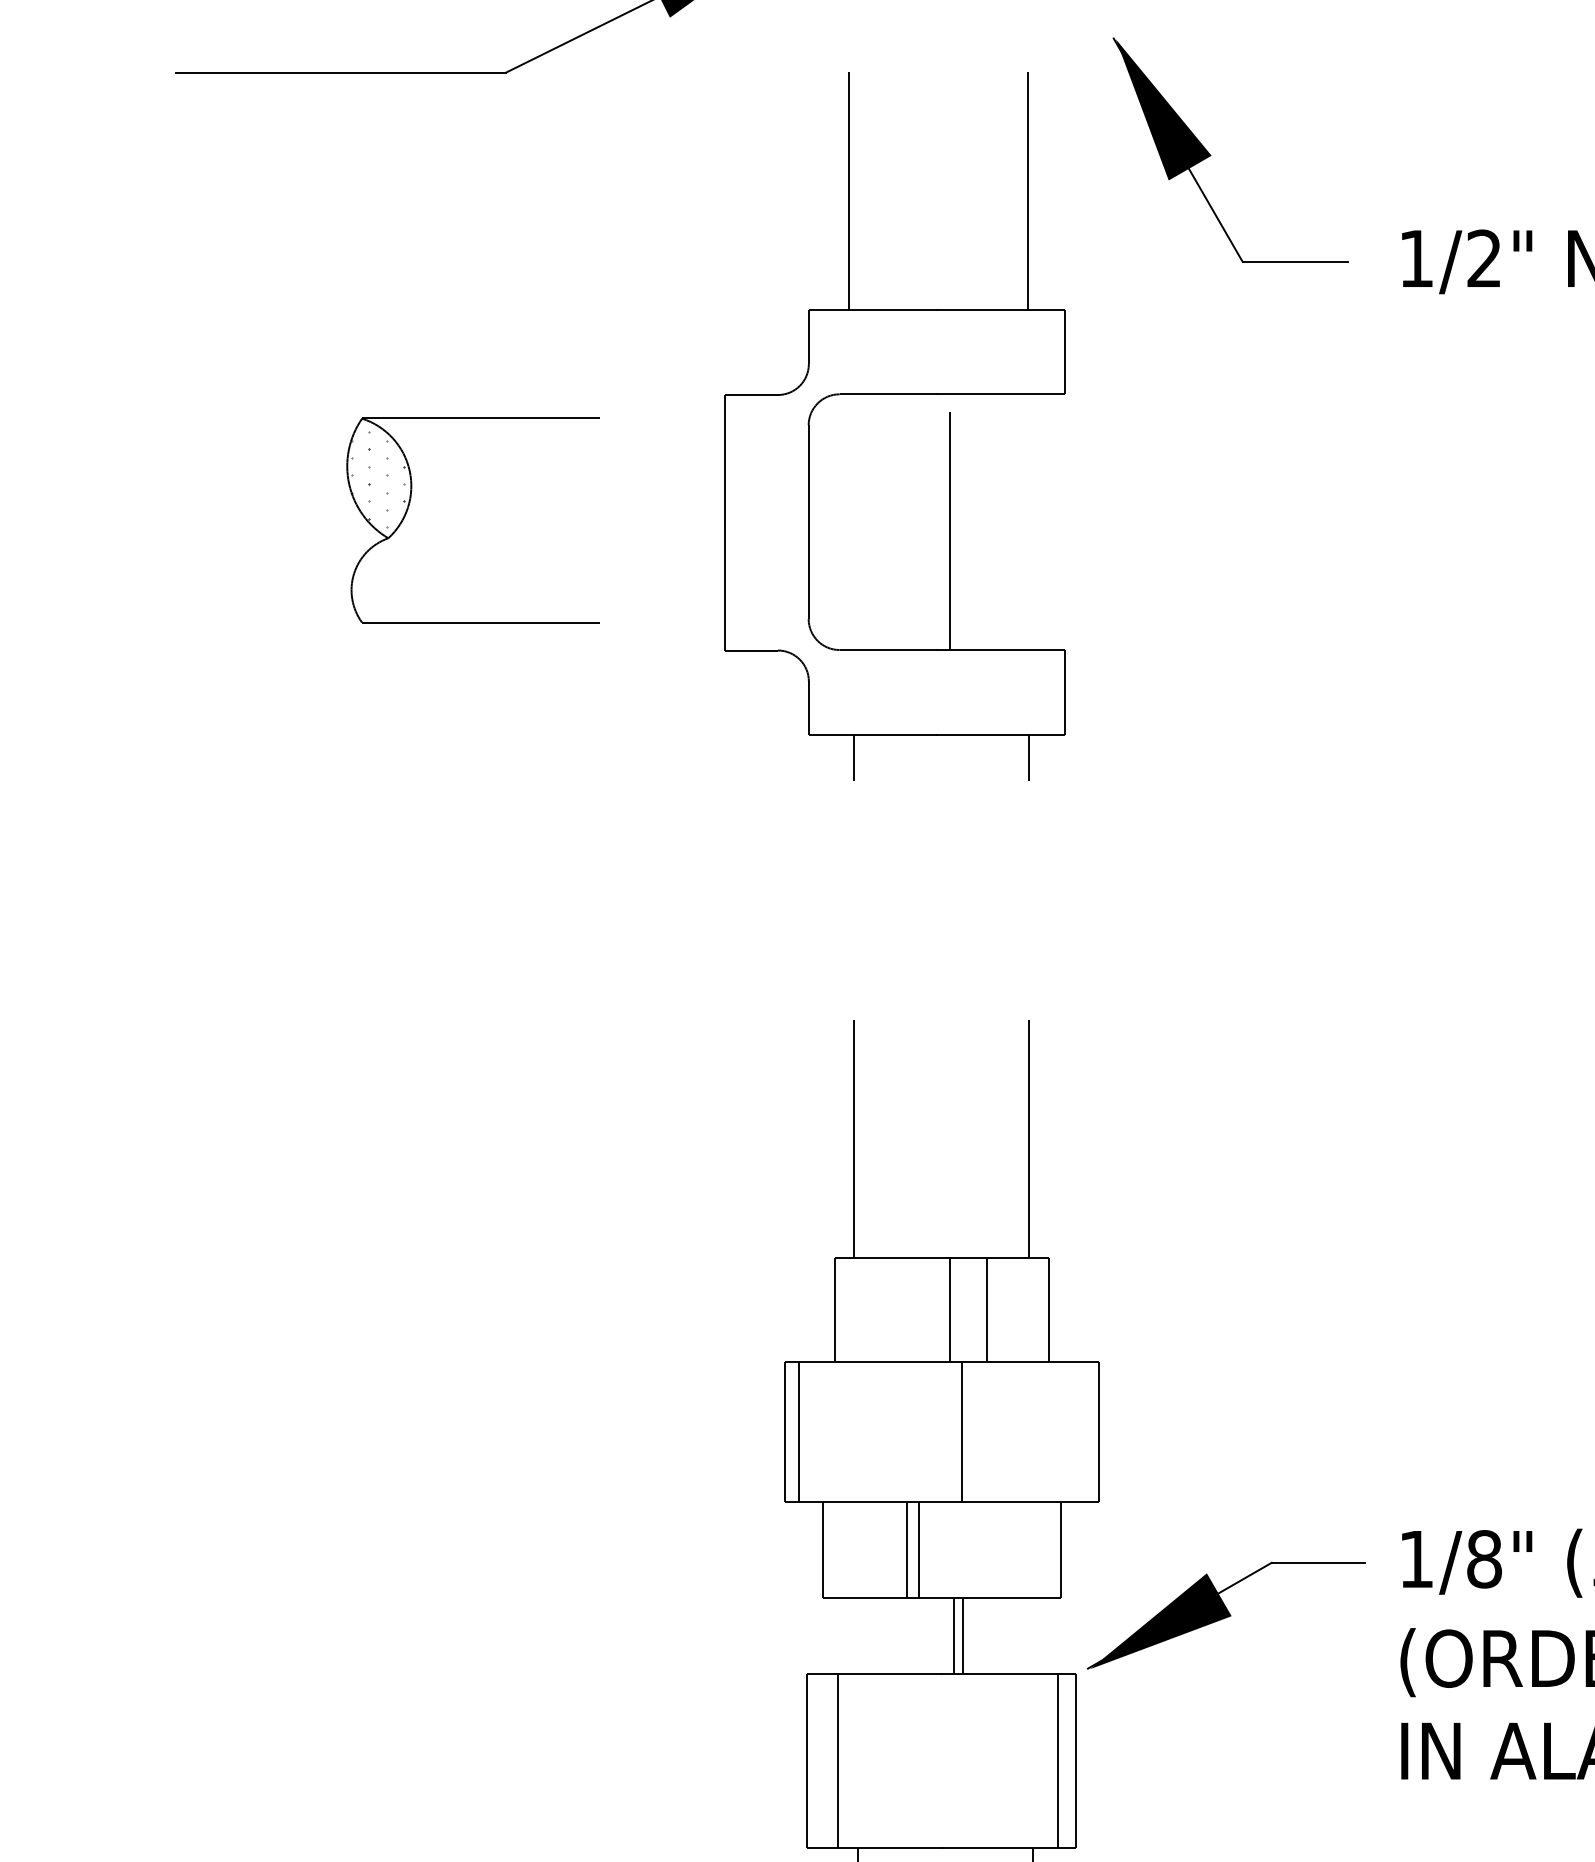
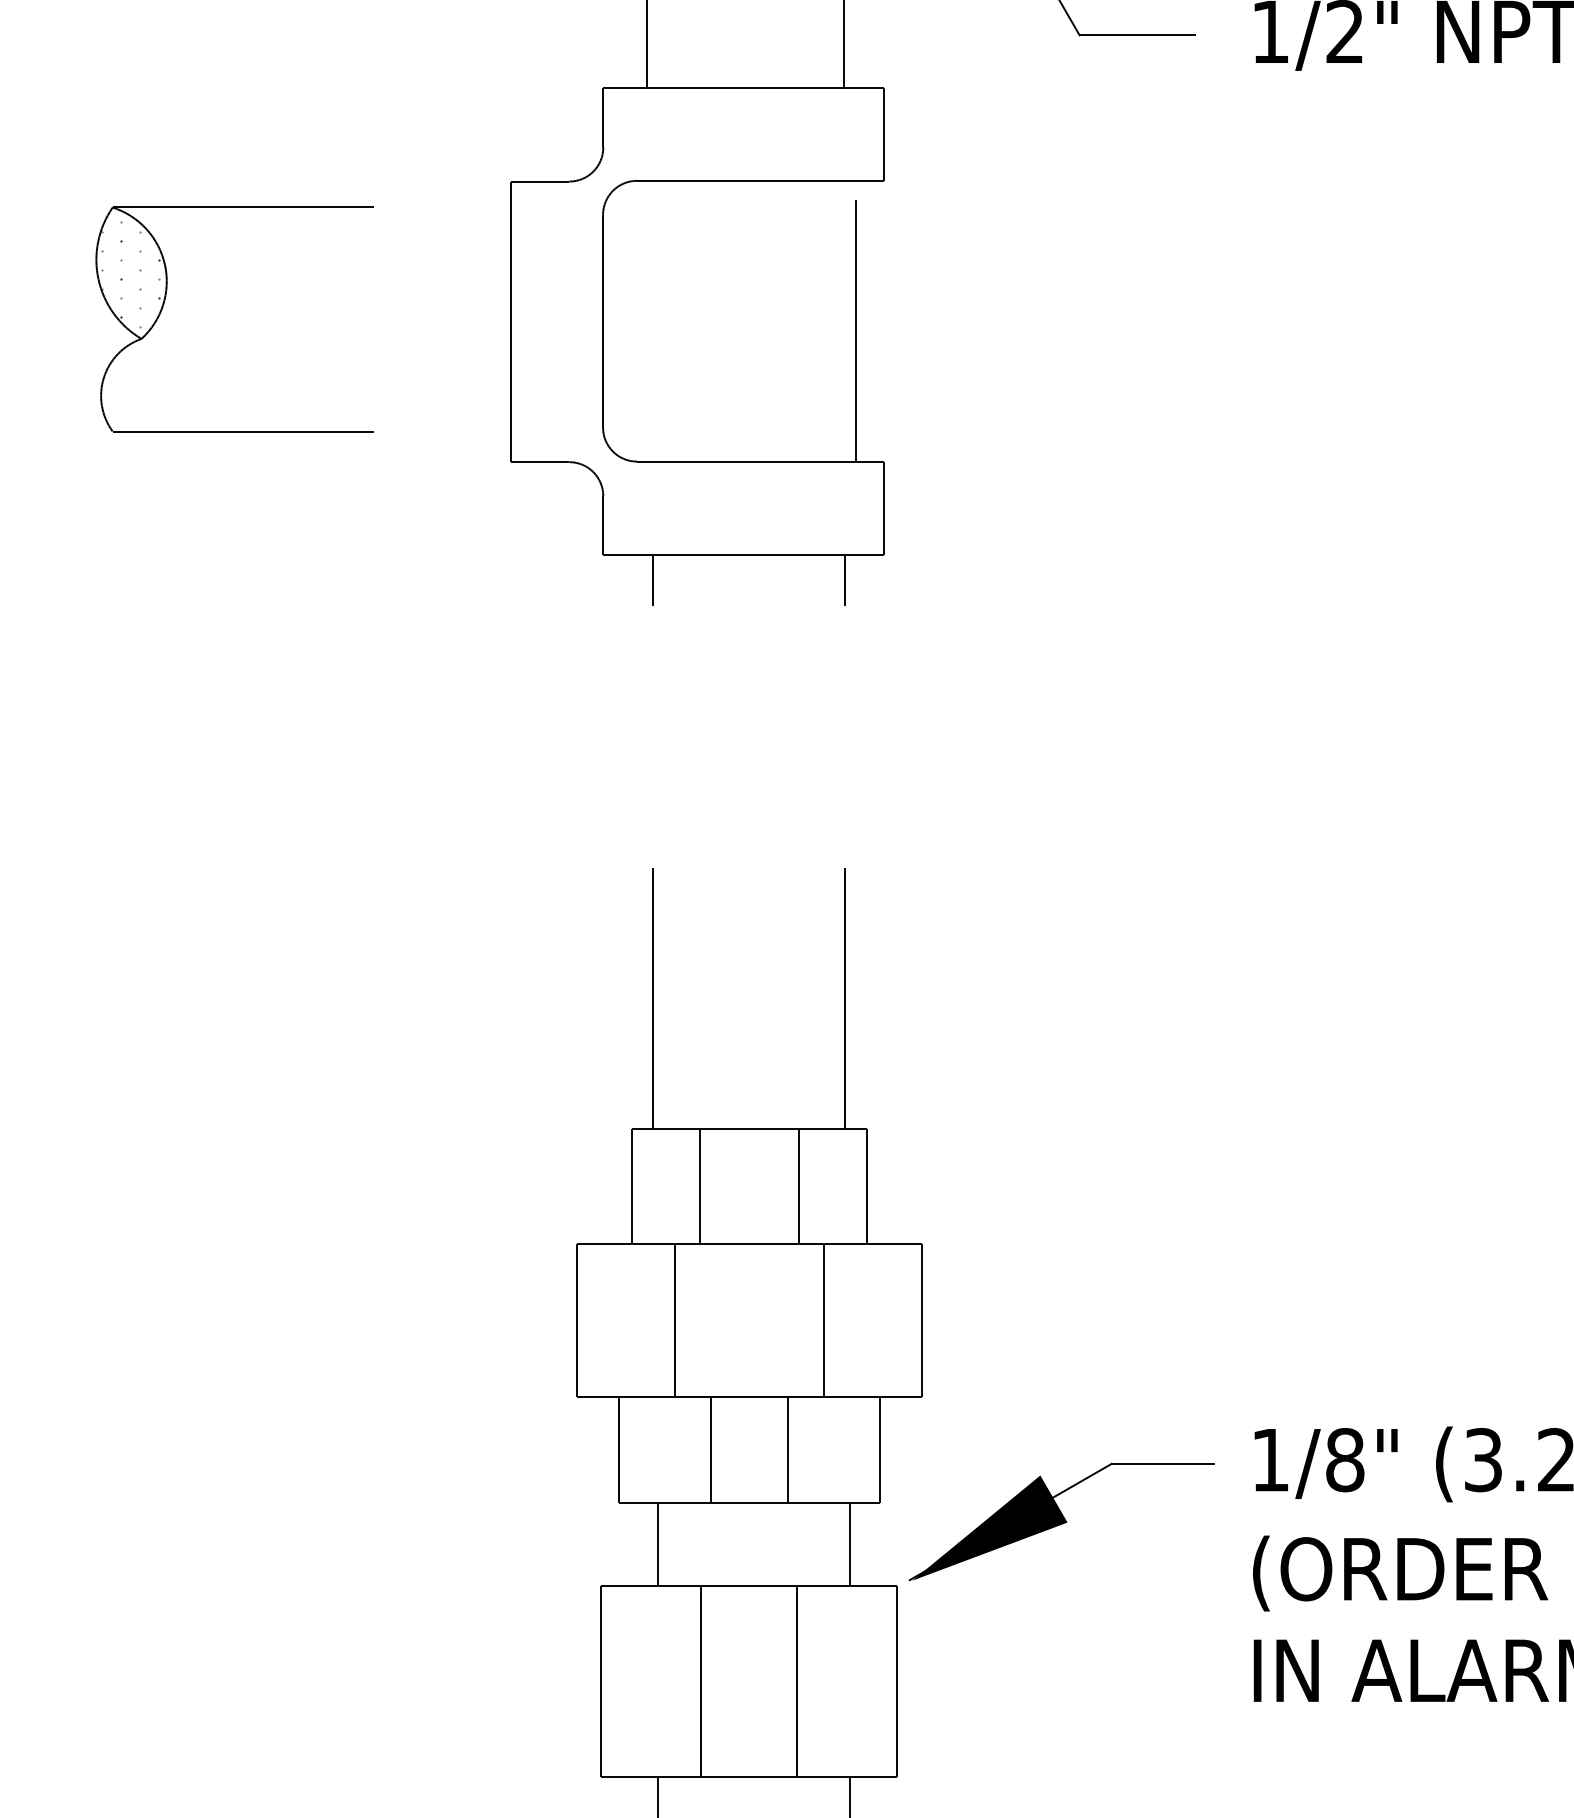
line: (950, 522) -> (856, 321), moved
line: (950, 1310) -> (700, 1186), moved
line: (799, 1431) -> (675, 1319), moved
line: (961, 1431) -> (823, 1319), moved
line: (919, 1549) -> (788, 1449), moved
line: (954, 1636) -> (657, 1544), moved
line: (963, 1636) -> (849, 1544), moved
line: (837, 1760) -> (700, 1681), moved
line: (1058, 1760) -> (797, 1681), moved

